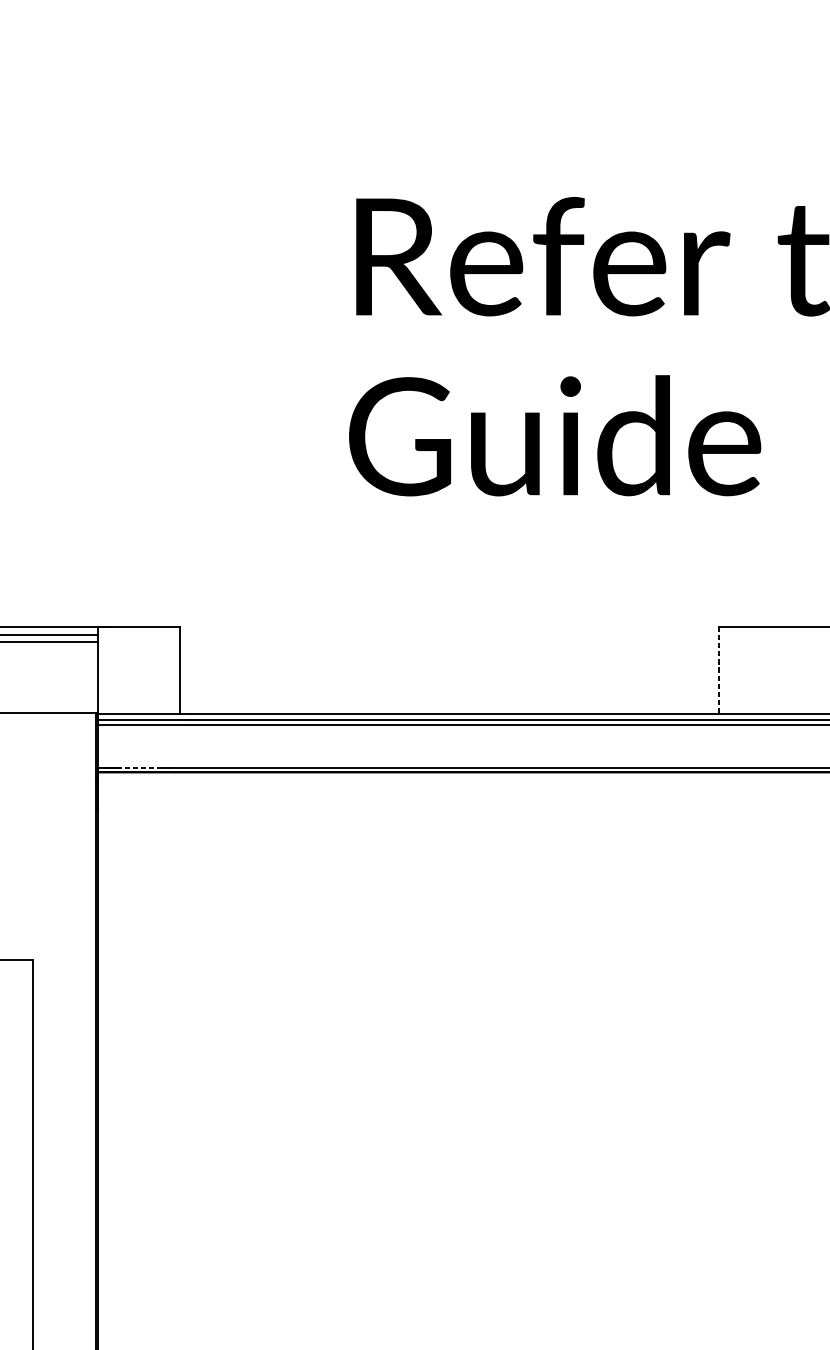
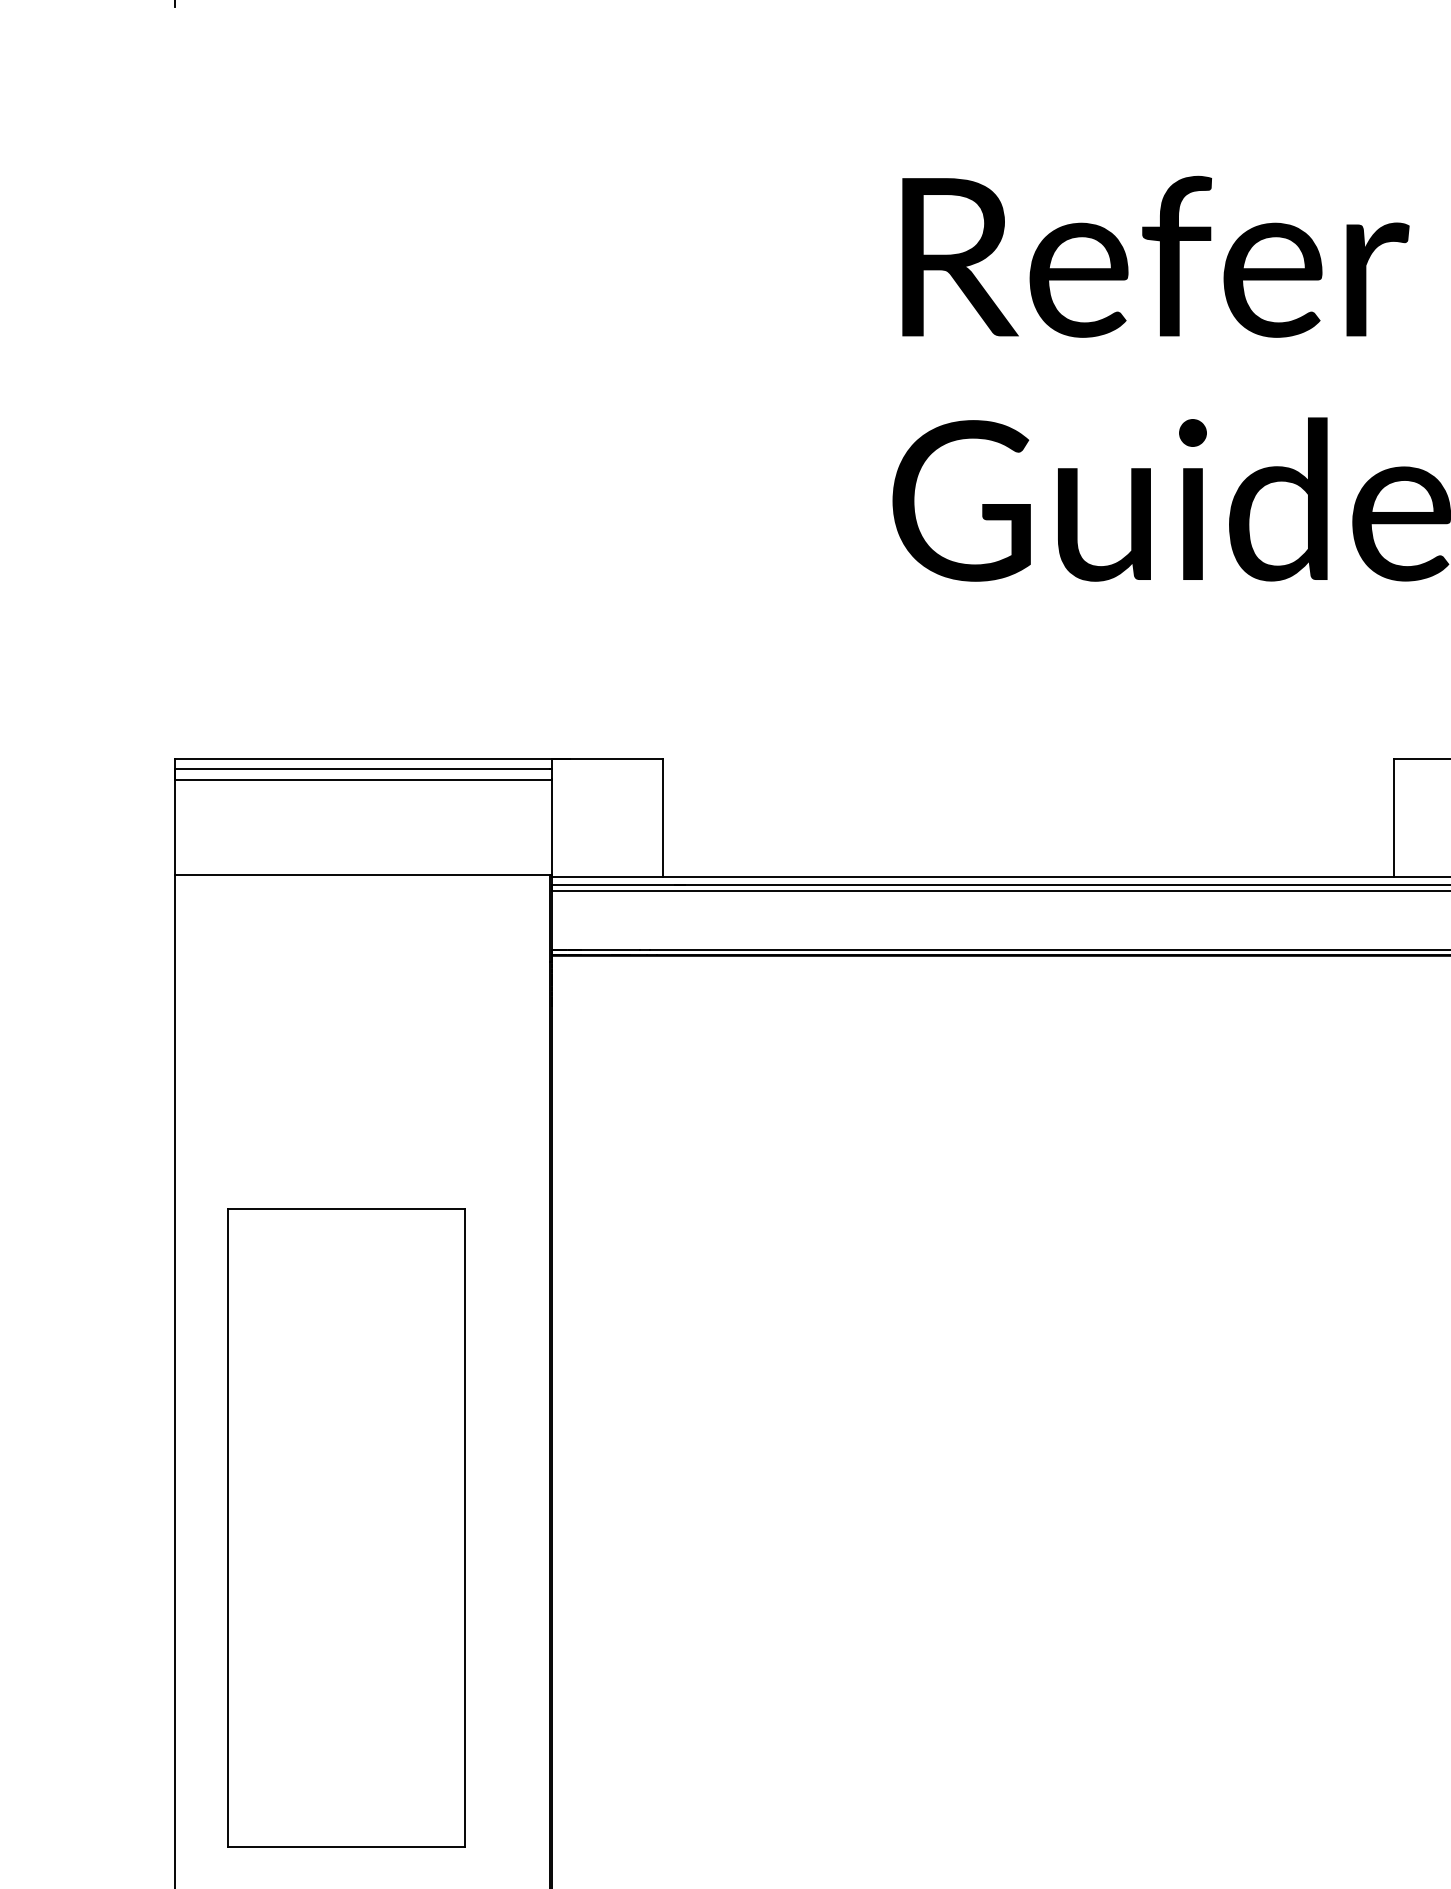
line: (719, 671) -> (1394, 818), dashed -> solid
line: (140, 768) -> (609, 950), dashed -> solid

